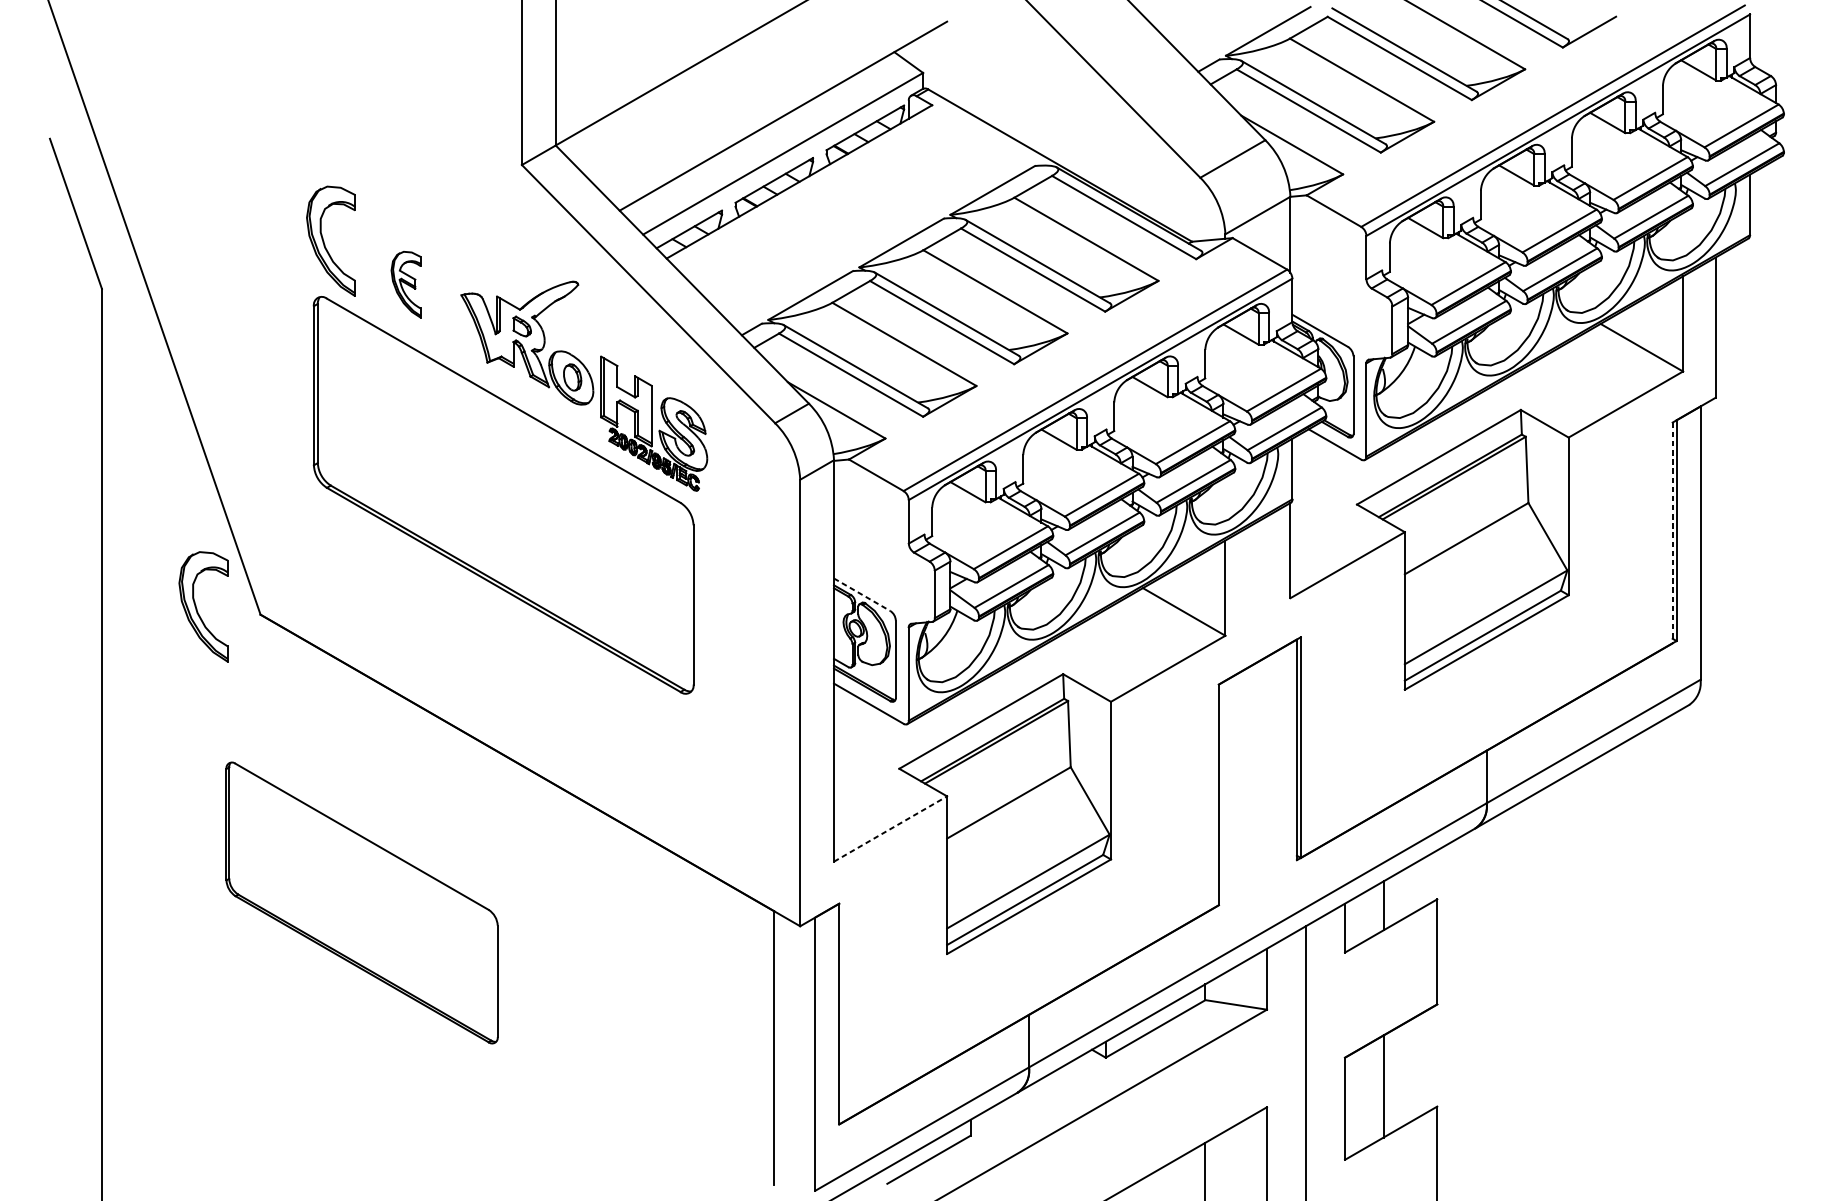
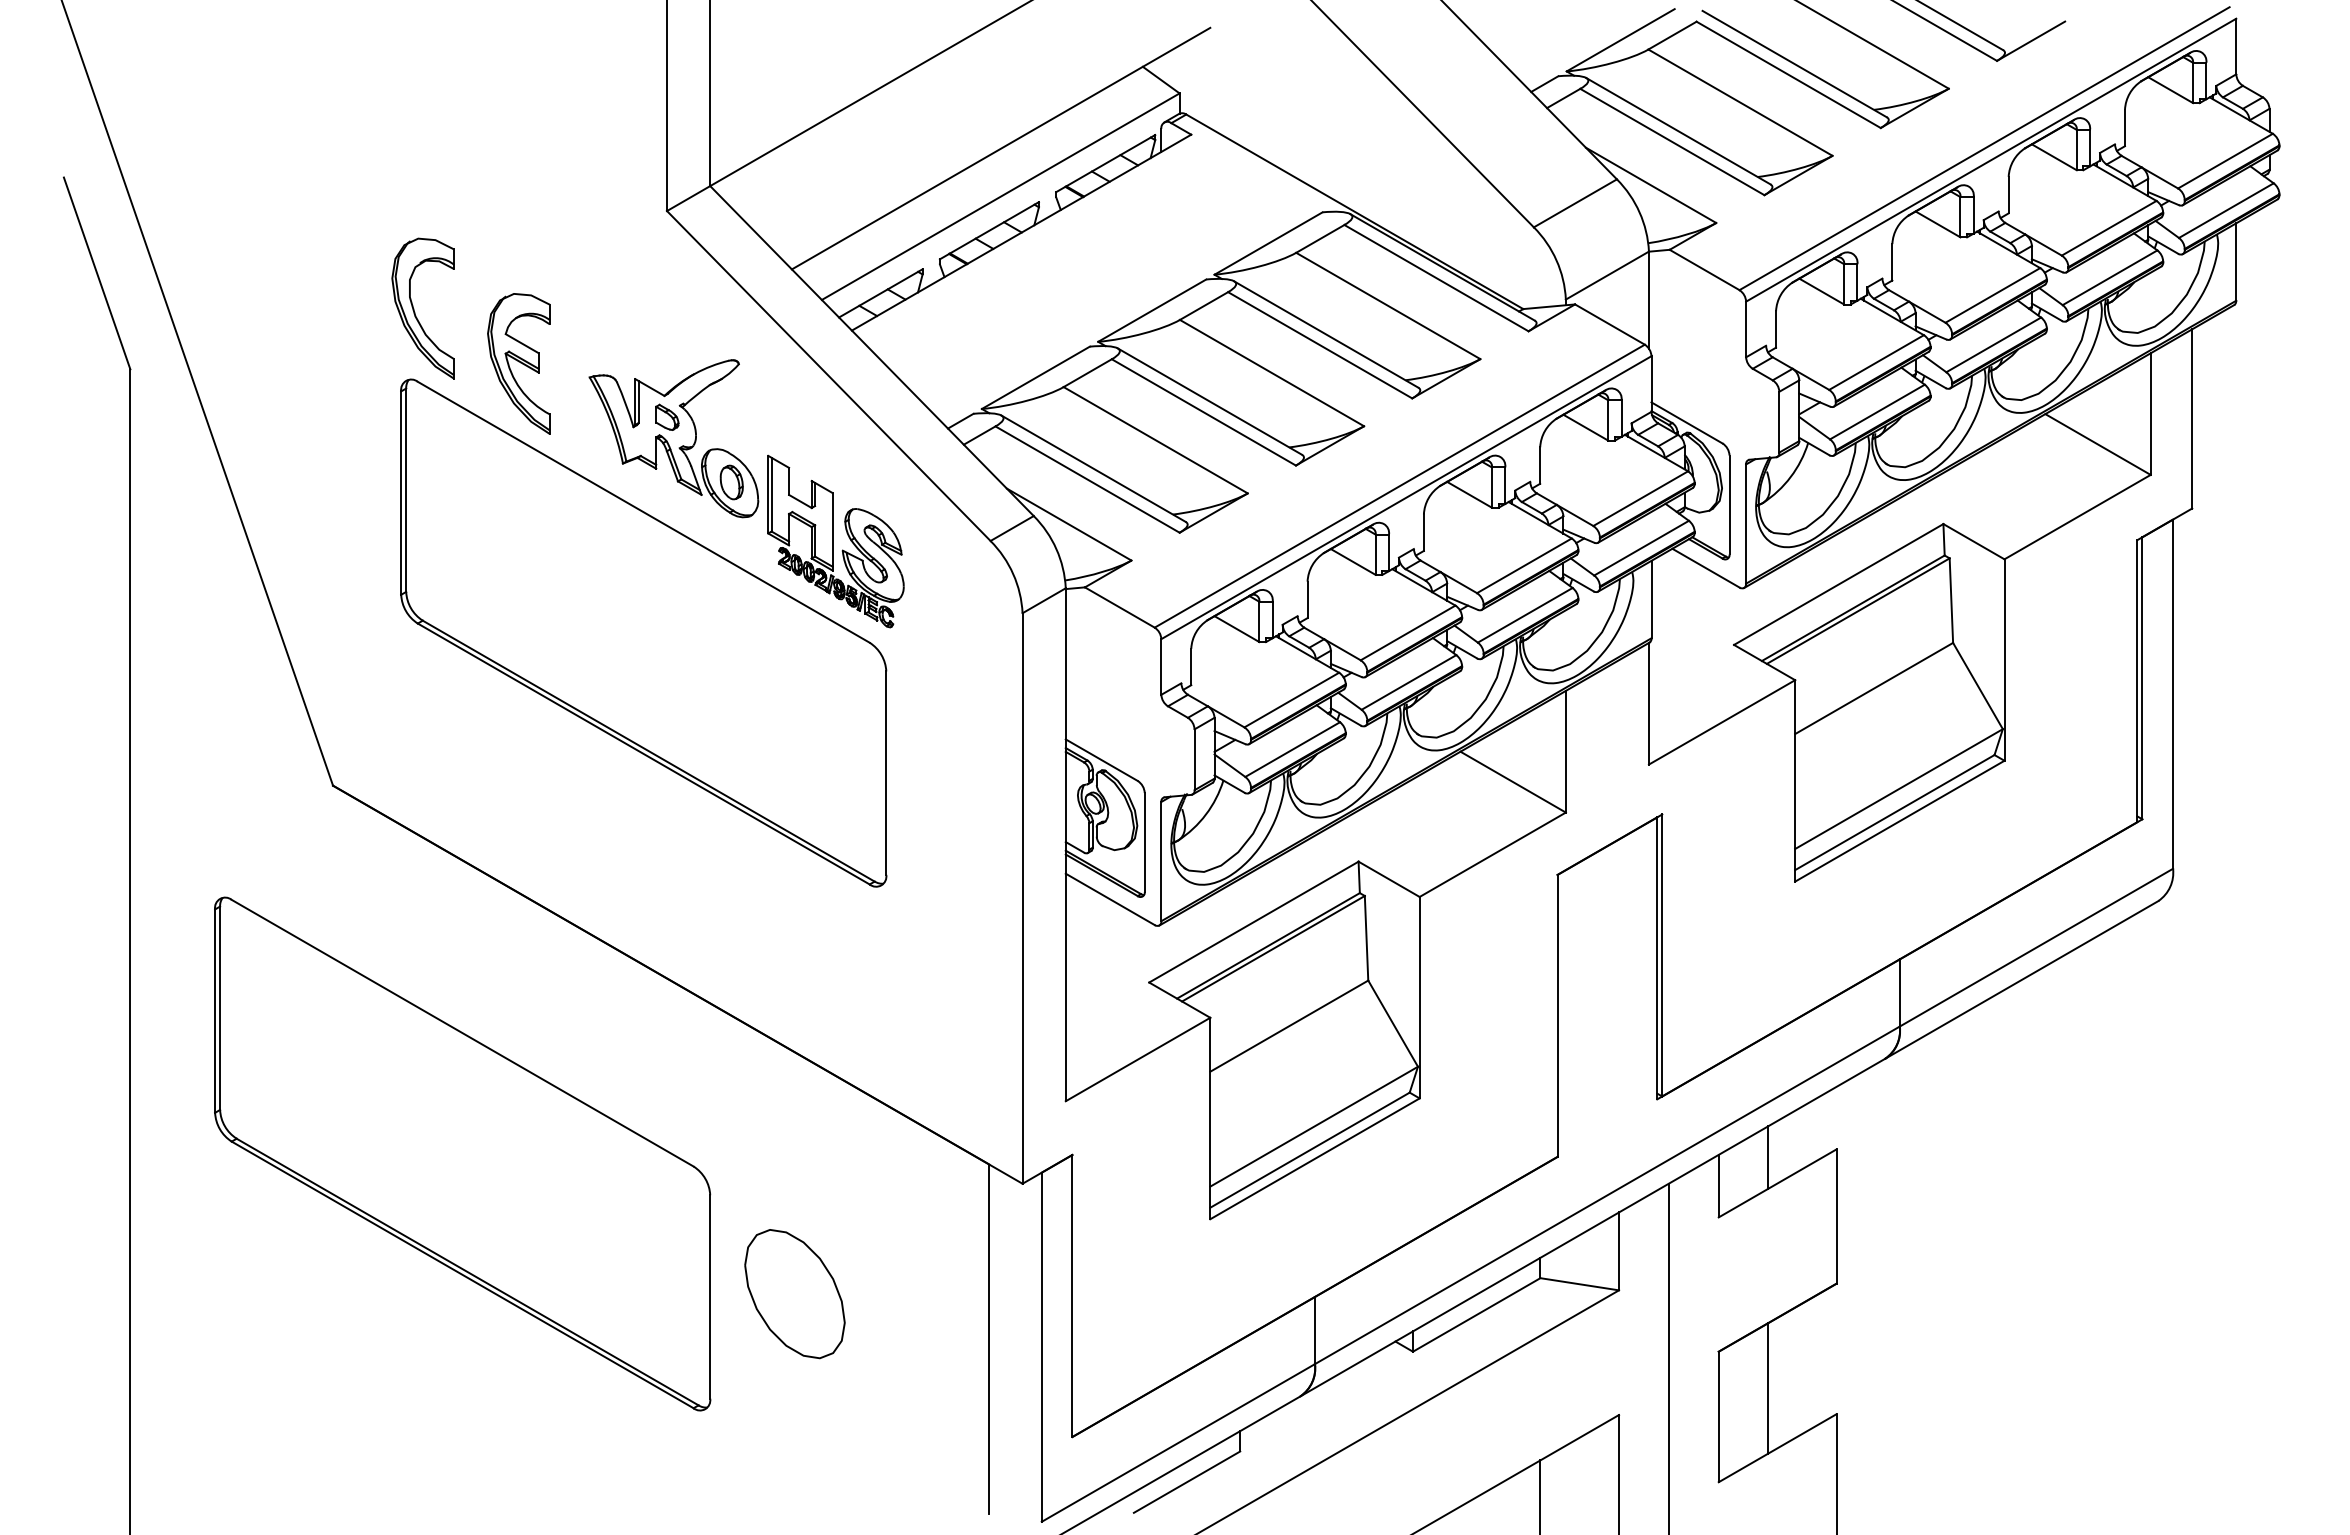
part: (405, 284) -> (518, 363), size x1.67
line: (1672, 533) -> (2137, 681), dashed -> solid
line: (861, 595) -> (1101, 760), dashed -> solid
part: (196, 606) -> (251, 775), removed
line: (890, 829) -> (1138, 1059), dashed -> solid
part: (361, 902) -> (462, 1153), size x1.43
part: (621, 1012) -> (794, 1294), added

